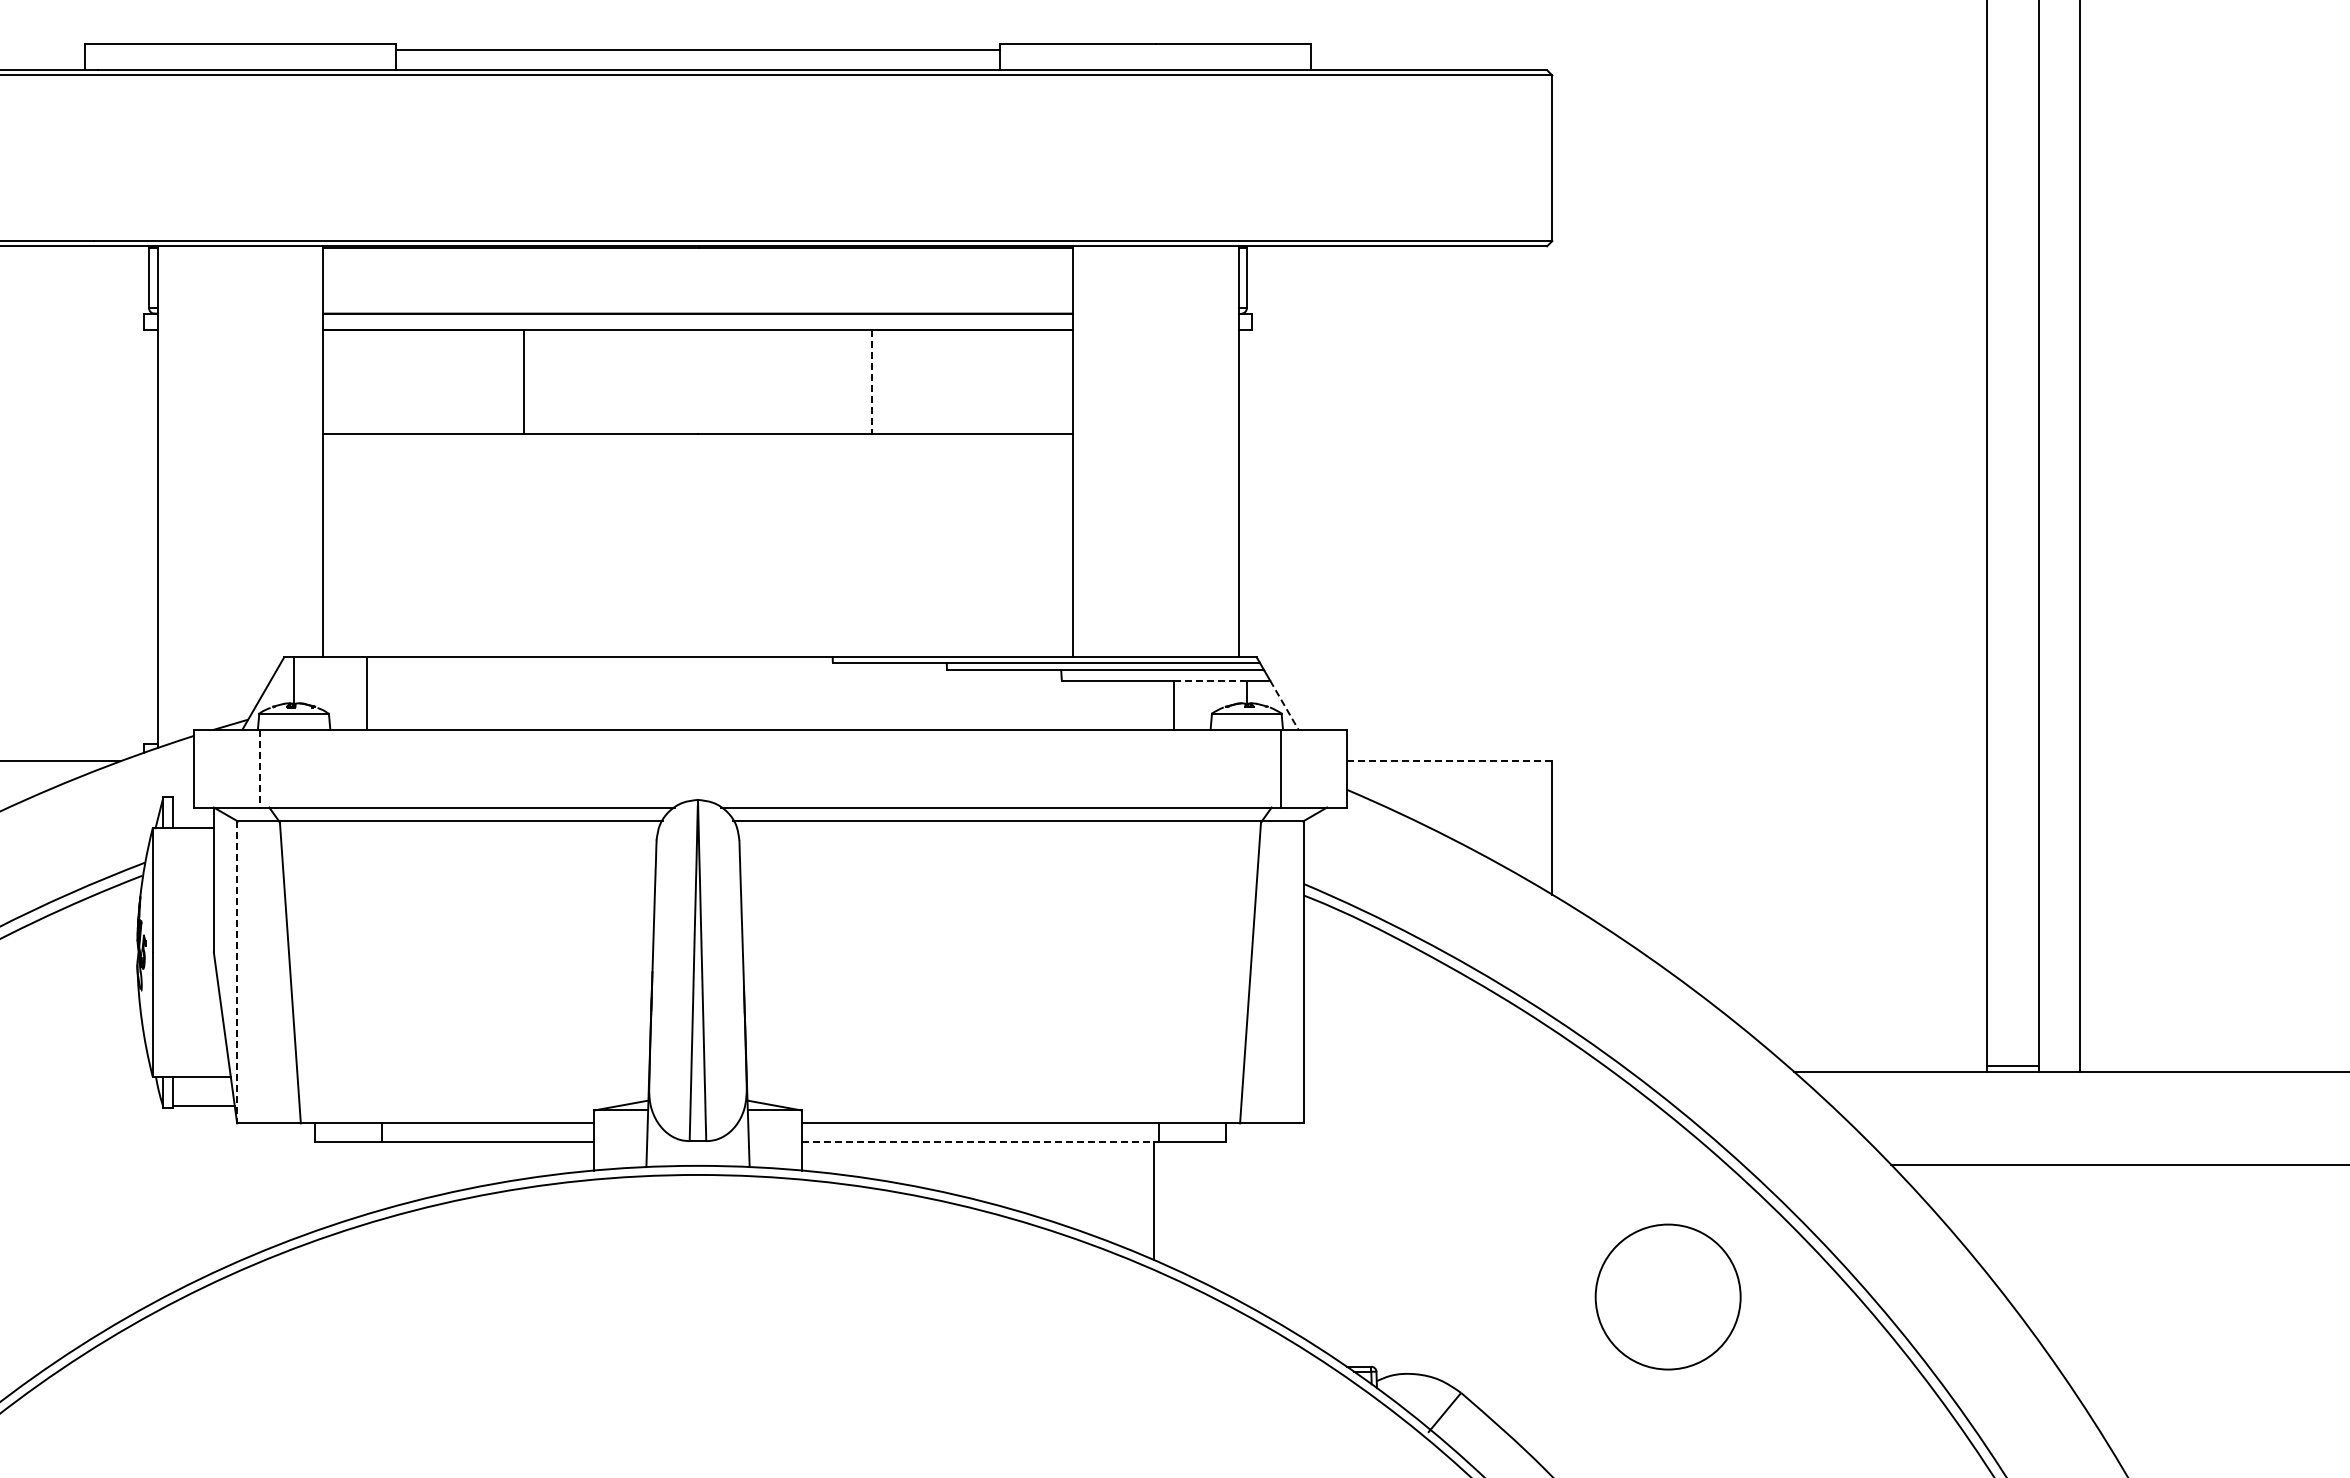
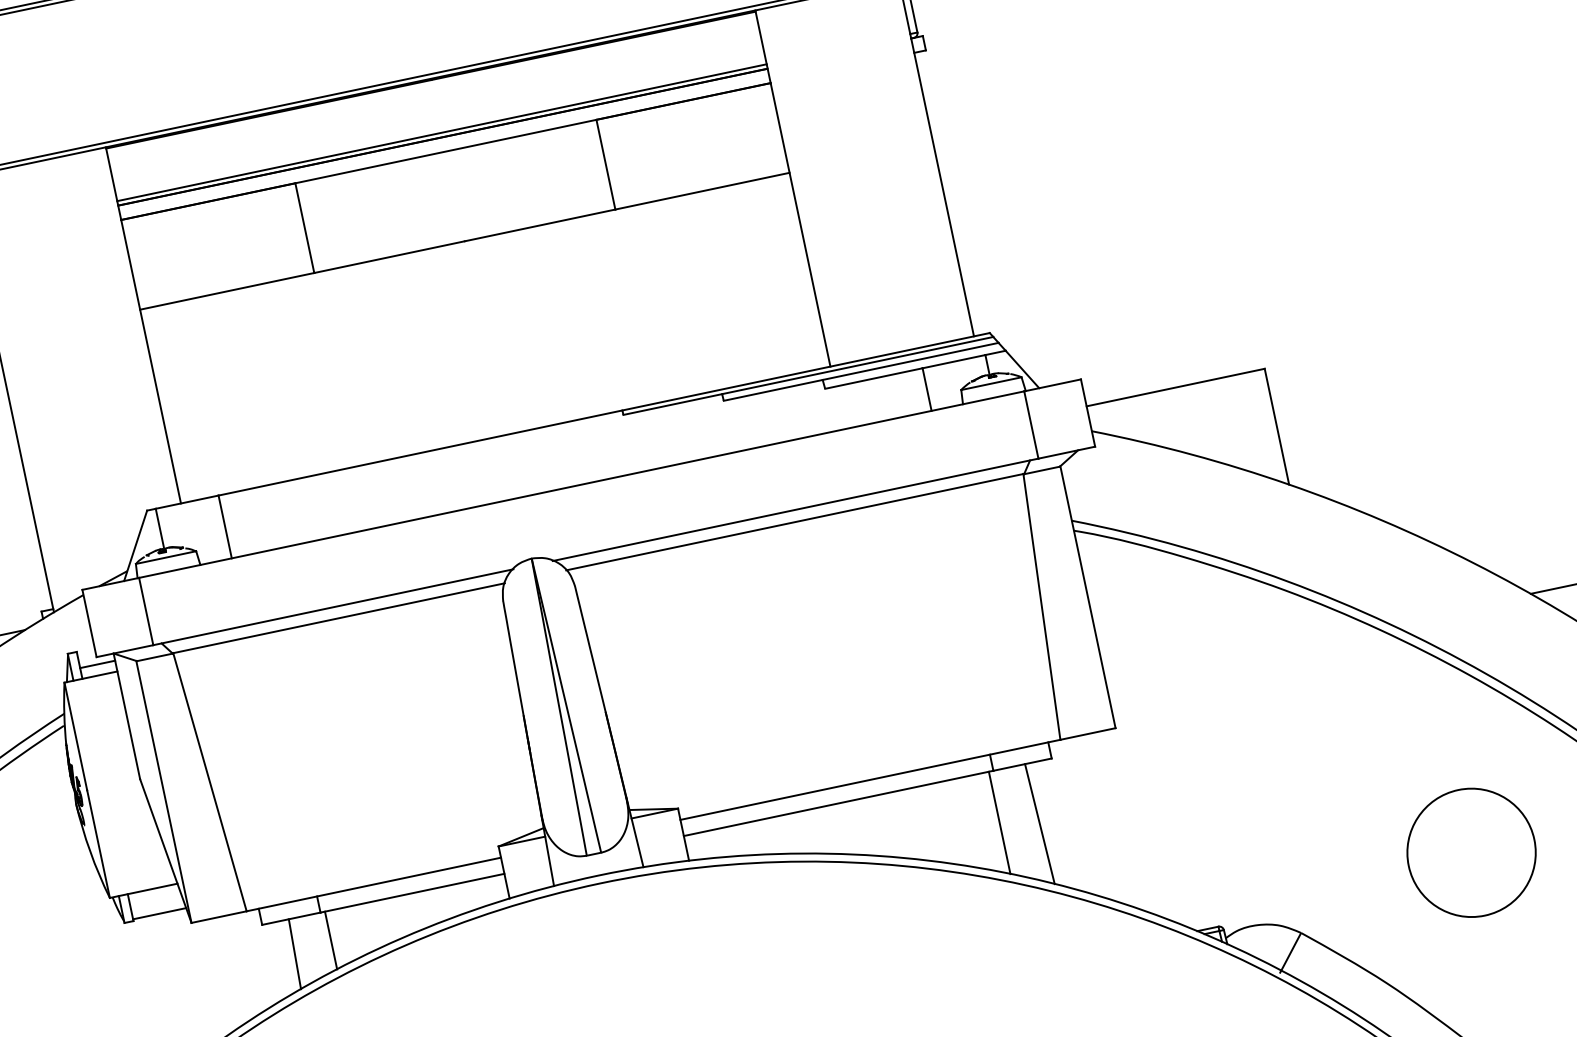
line: (697, 308) -> (441, 132), added
line: (871, 381) -> (605, 164), dashed -> solid
line: (1211, 680) -> (954, 361), dashed -> solid
line: (1284, 705) -> (1022, 369), dashed -> solid
line: (1449, 760) -> (1175, 387), dashed -> solid
line: (259, 768) -> (146, 611), dashed -> solid
line: (193, 815) -> (97, 664), added
line: (237, 972) -> (164, 792), dashed -> solid
line: (980, 1142) -> (838, 803), dashed -> solid
line: (387, 1175) -> (331, 940), added
line: (343, 1182) -> (294, 954), added
line: (1197, 1211) -> (1039, 823), added
circle: (1667, 1296) -> (1470, 852), moved

